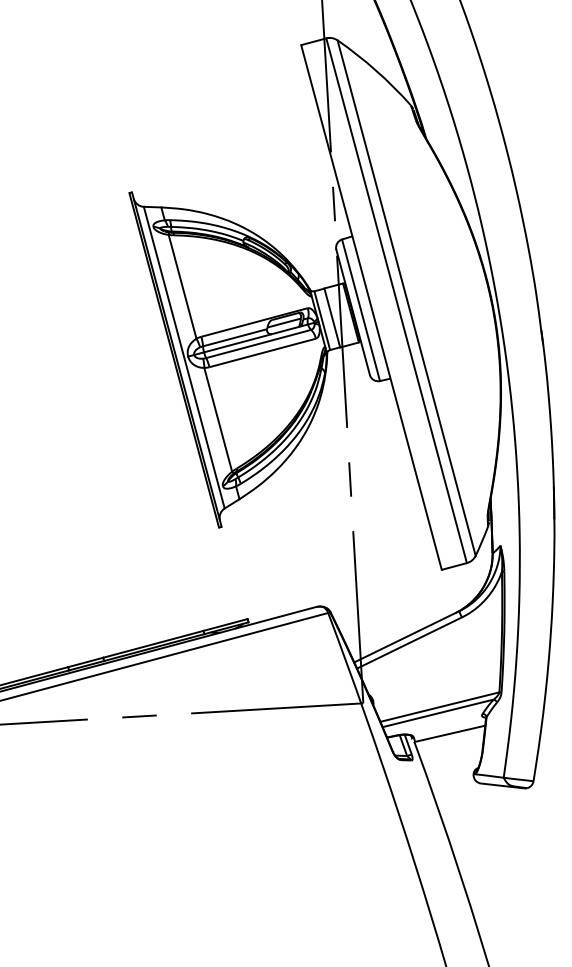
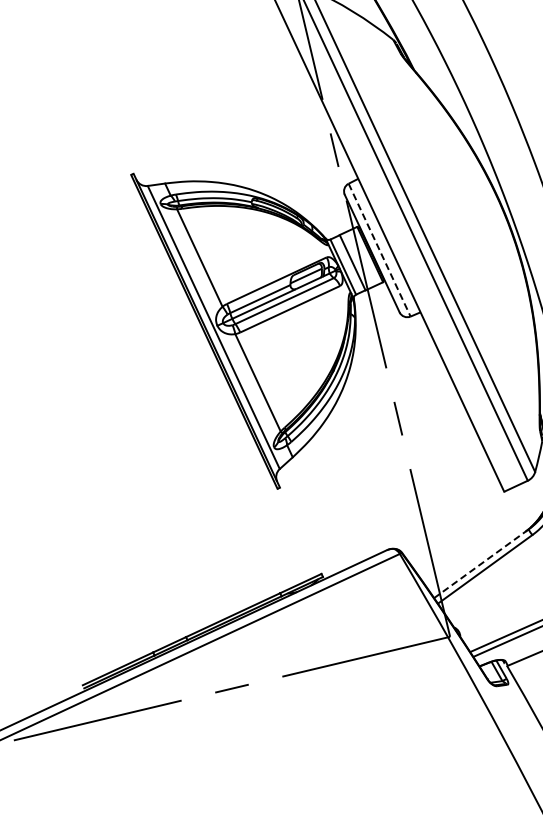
line: (361, 310) -> (380, 250), solid -> dashed
line: (406, 637) -> (481, 564), solid -> dashed

